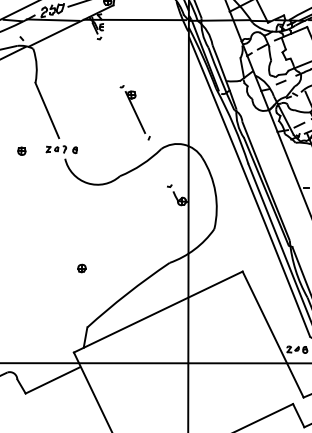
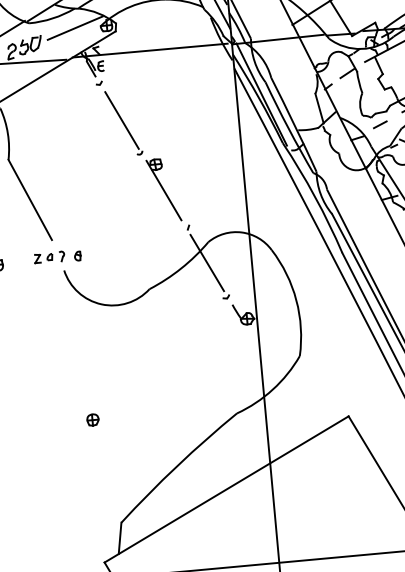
line: (111, 63) -> (120, 119), added
line: (159, 162) -> (207, 262), added
part: (81, 268) -> (92, 420), moved

